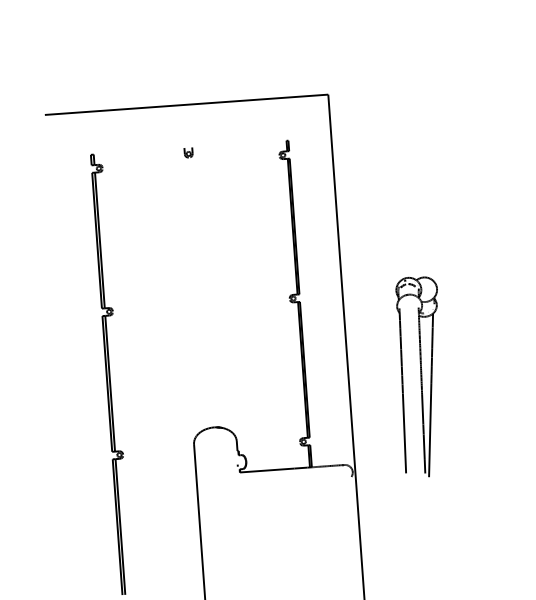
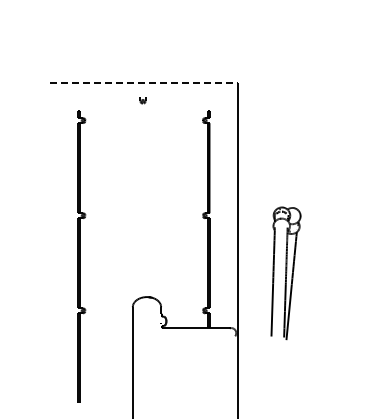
line: (187, 104) -> (144, 82), solid -> dashed
part: (187, 152) -> (142, 100), moved

